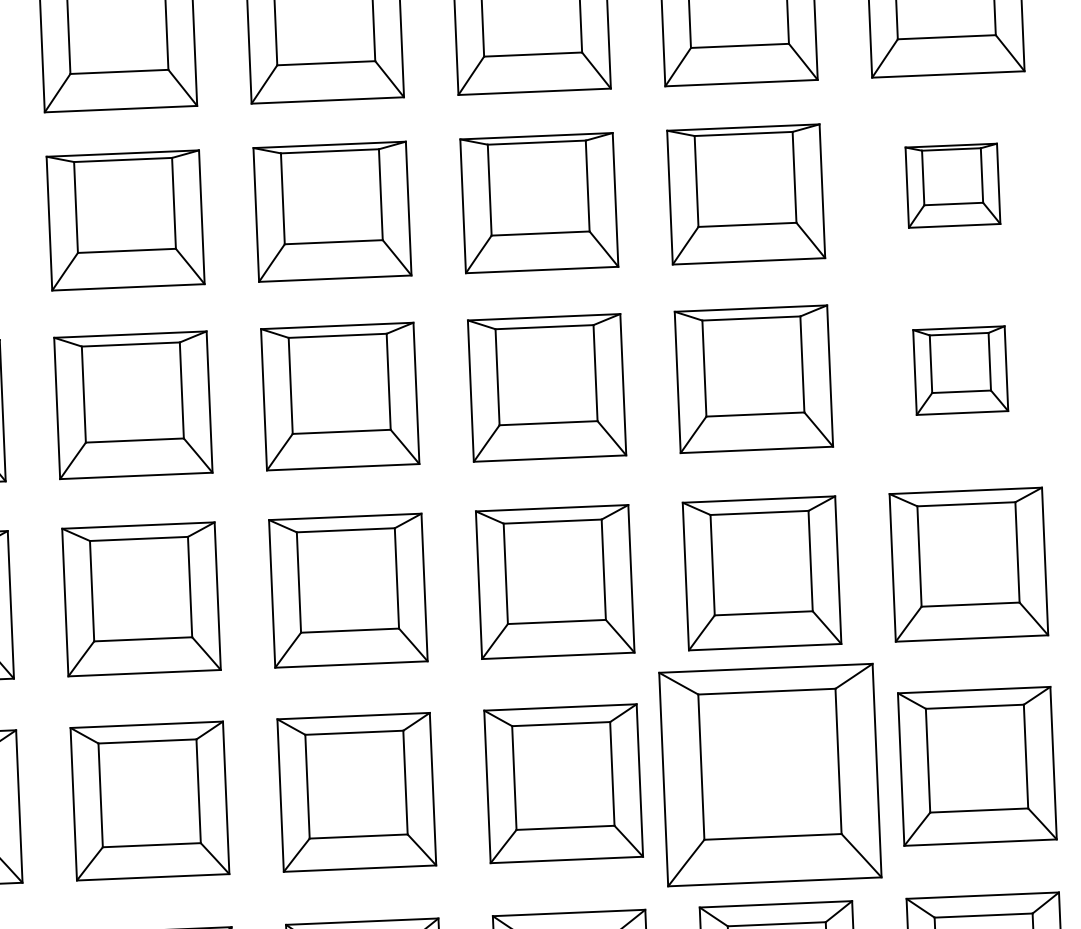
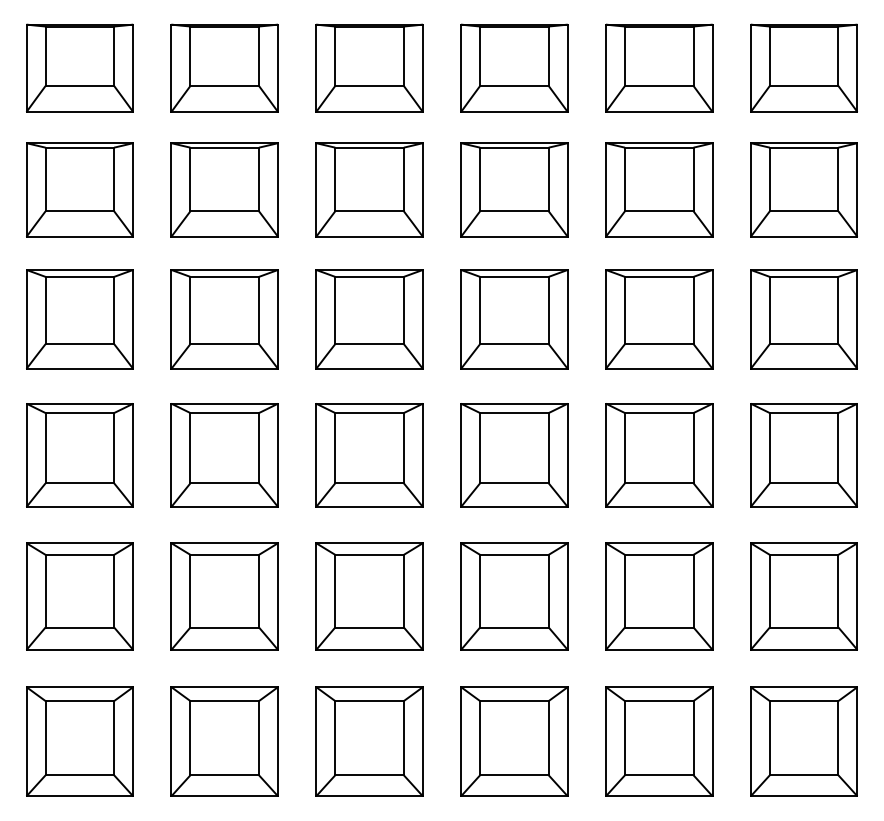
part: (952, 185) -> (803, 189), size x1.67
part: (959, 370) -> (803, 319), size x1.67
part: (770, 774) -> (659, 596), size x0.71

